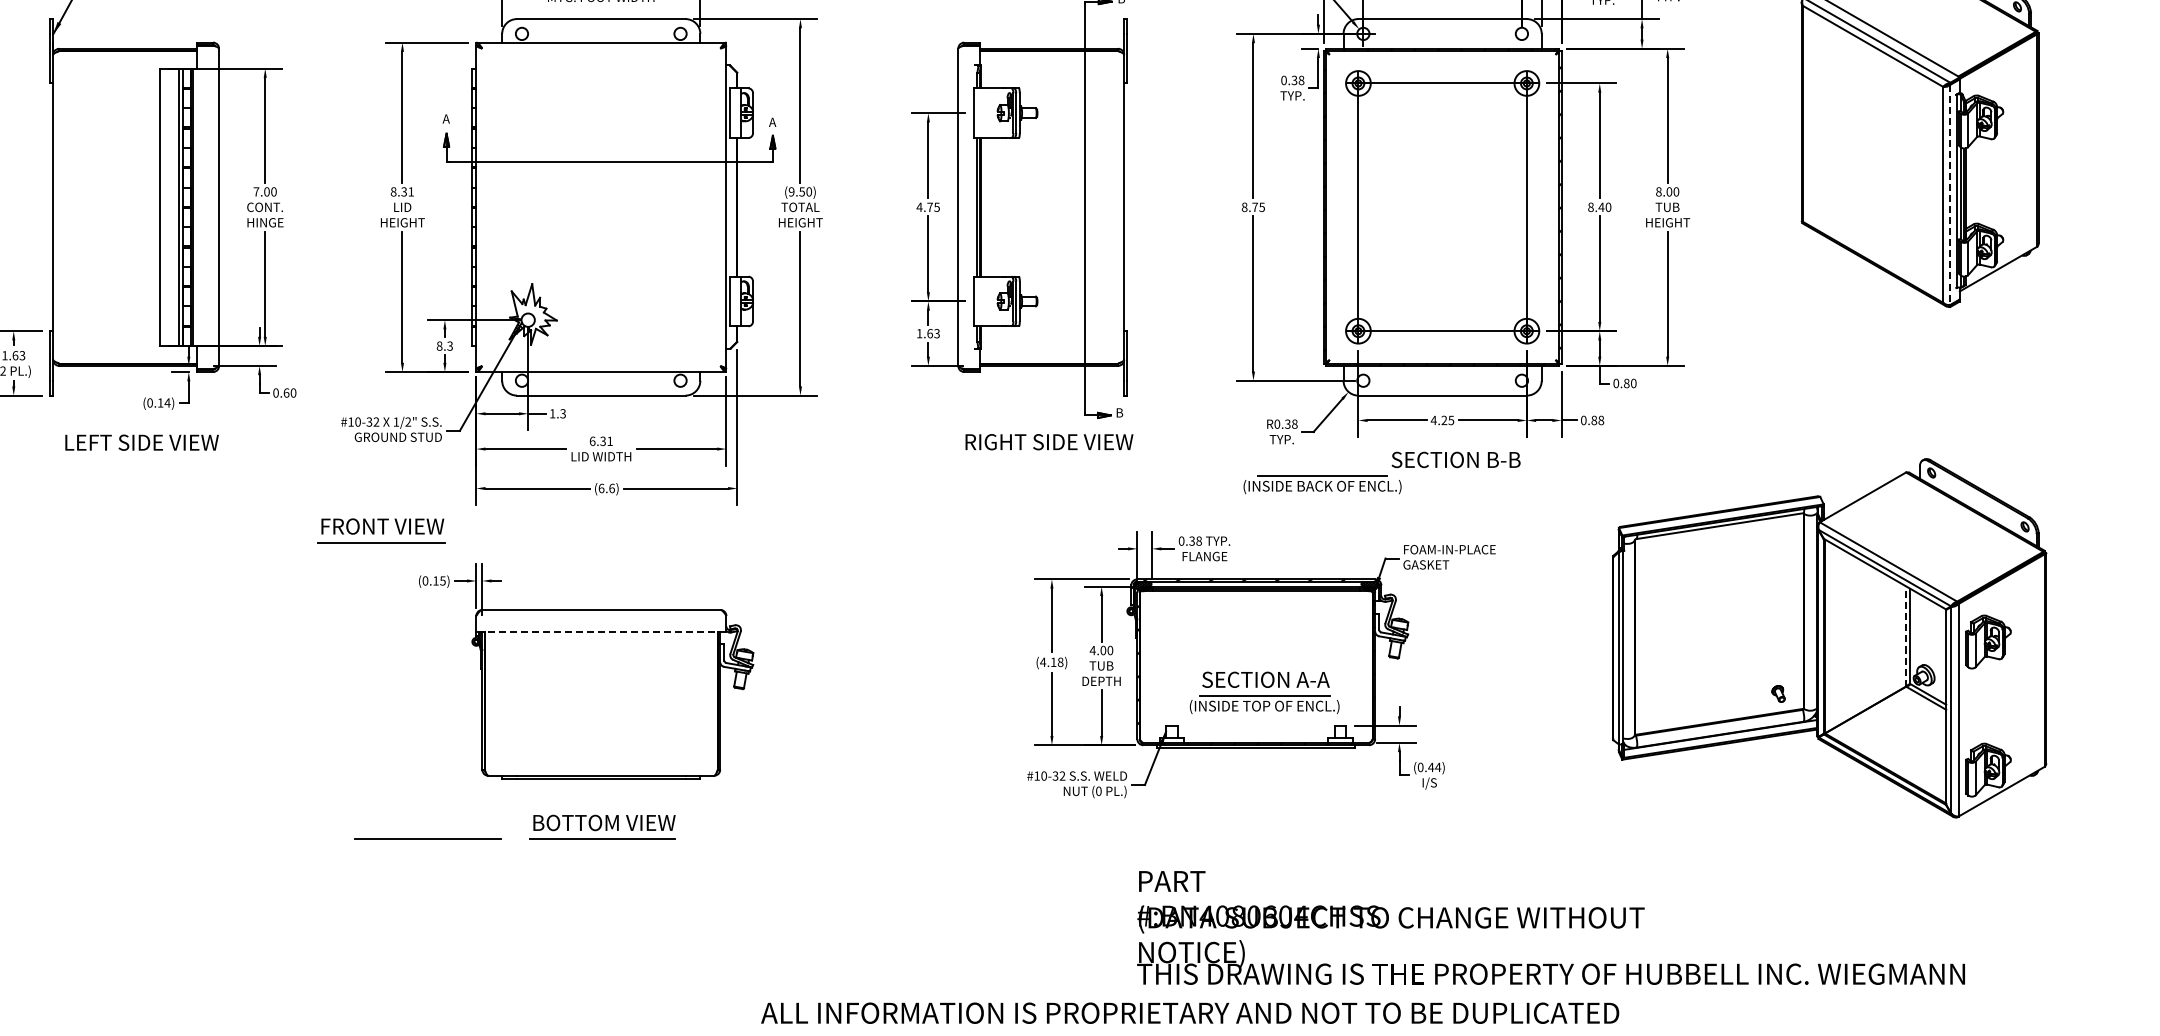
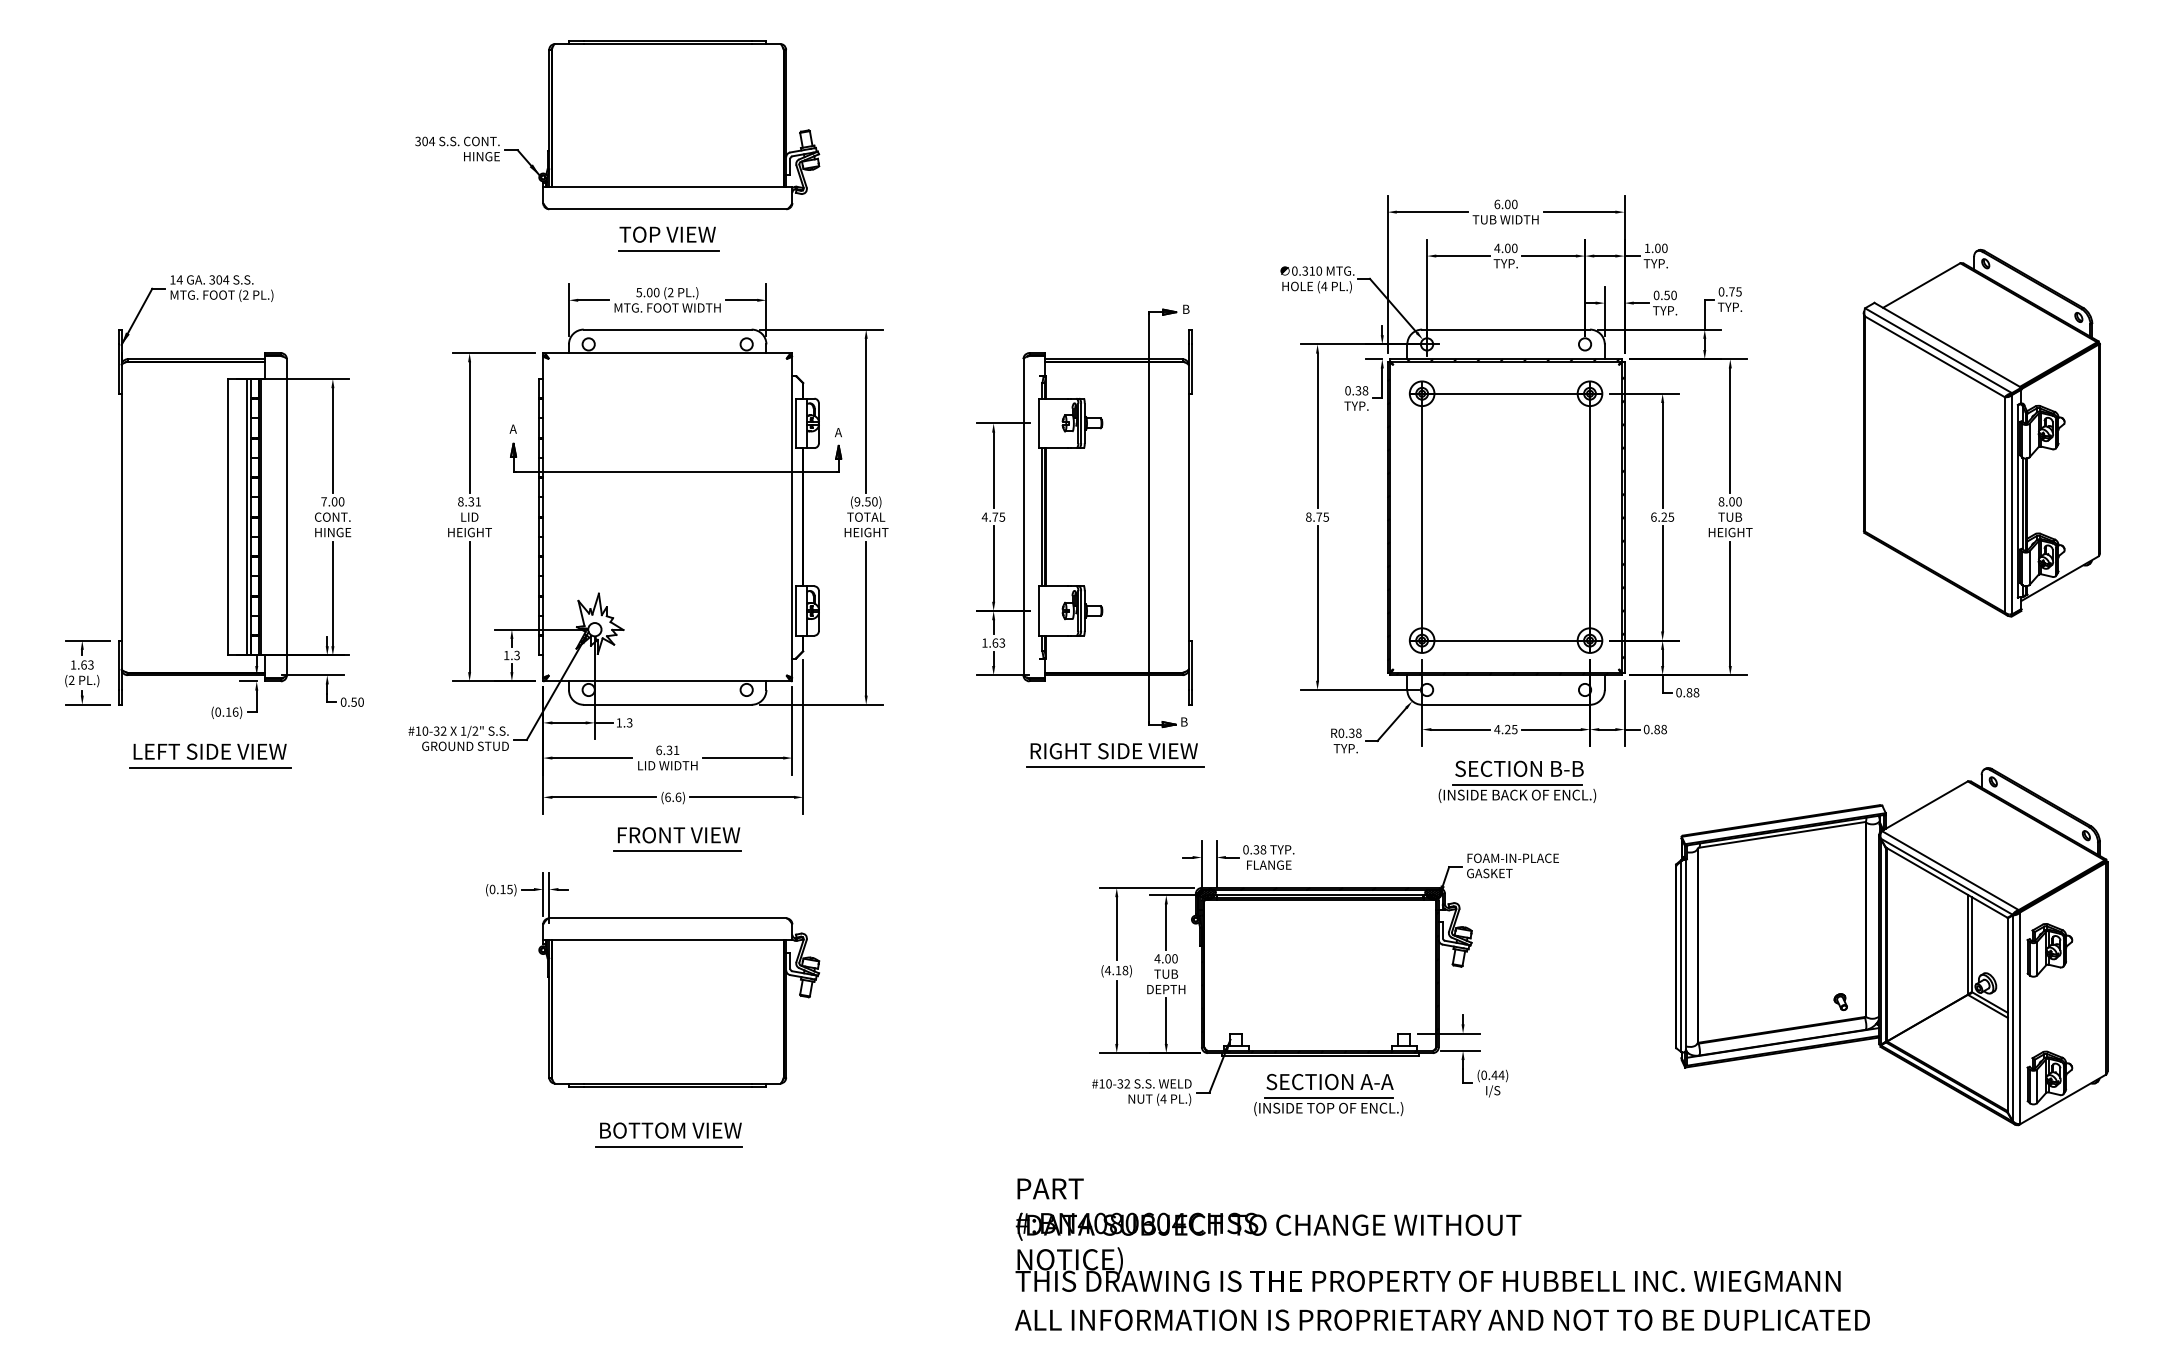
line: (1949, 194) -> (2011, 504), dashed -> solid
text: (1599, 206) -> (1662, 516), 8.40 -> 6.25
text: (439, 346) -> (506, 655), 8.3 -> 1.3
text: (1633, 383) -> (1696, 692), 0.80 -> 0.88
text: (285, 392) -> (353, 701), 0.60 -> 0.50
text: (167, 402) -> (235, 711), (0.14) -> (0.16)
line: (141, 458) -> (209, 767), added
line: (1049, 458) -> (1114, 767), added
part: (1322, 484) -> (1517, 793), moved
part: (381, 530) -> (677, 839), moved
line: (601, 632) -> (667, 940), dashed -> solid
line: (1905, 636) -> (1967, 944), dashed -> solid
part: (1264, 693) -> (1328, 1095), moved
text: (1098, 790) -> (1163, 1098), (0 -> (4
line: (427, 838) -> (494, 1146), removed
text: (1550, 927) -> (1427, 1234), moved
text: (1190, 1012) -> (1442, 1319), moved

